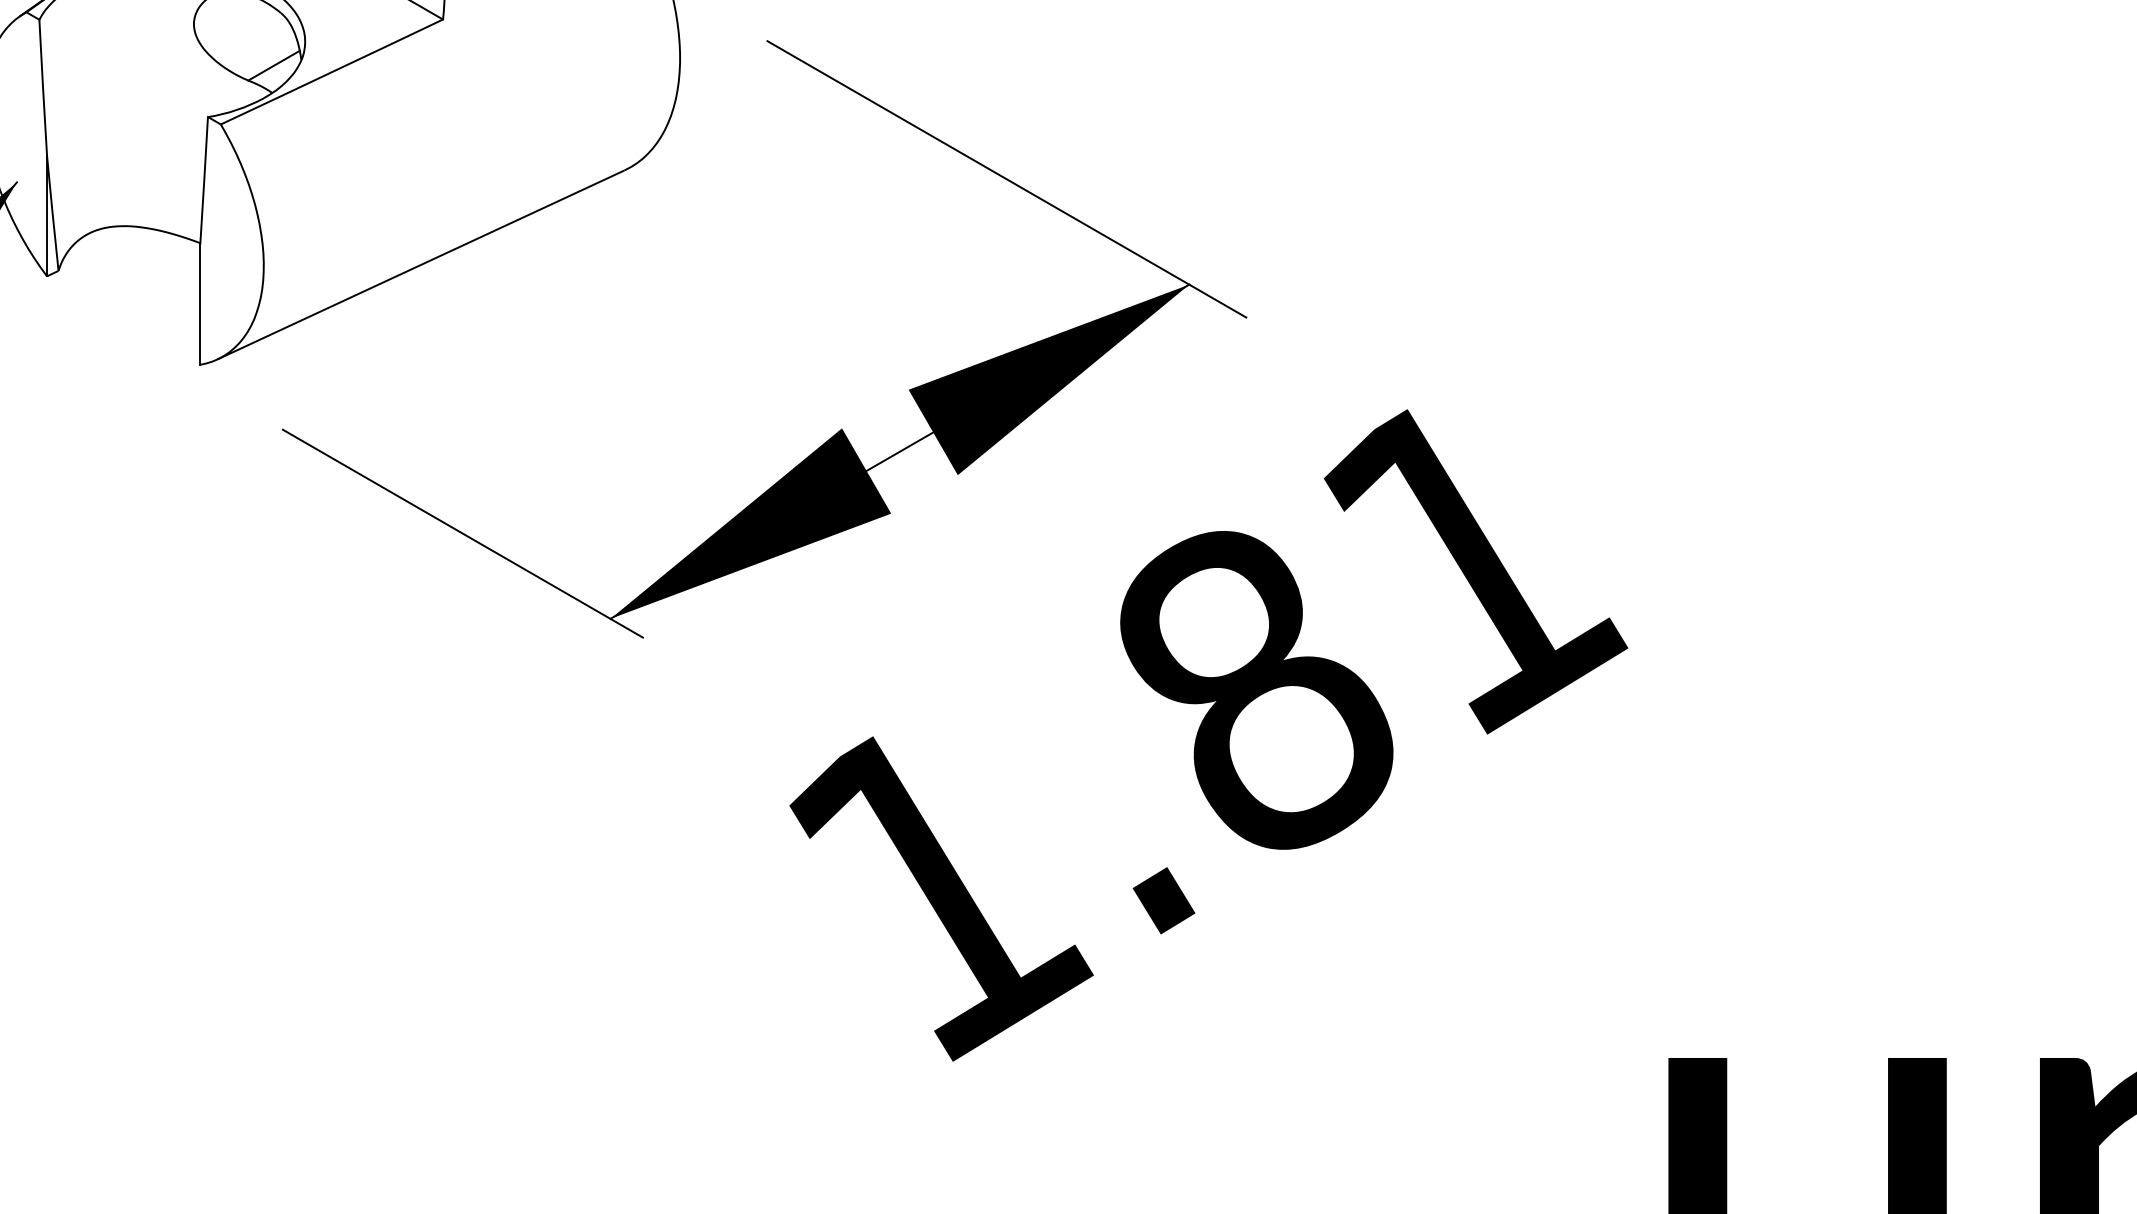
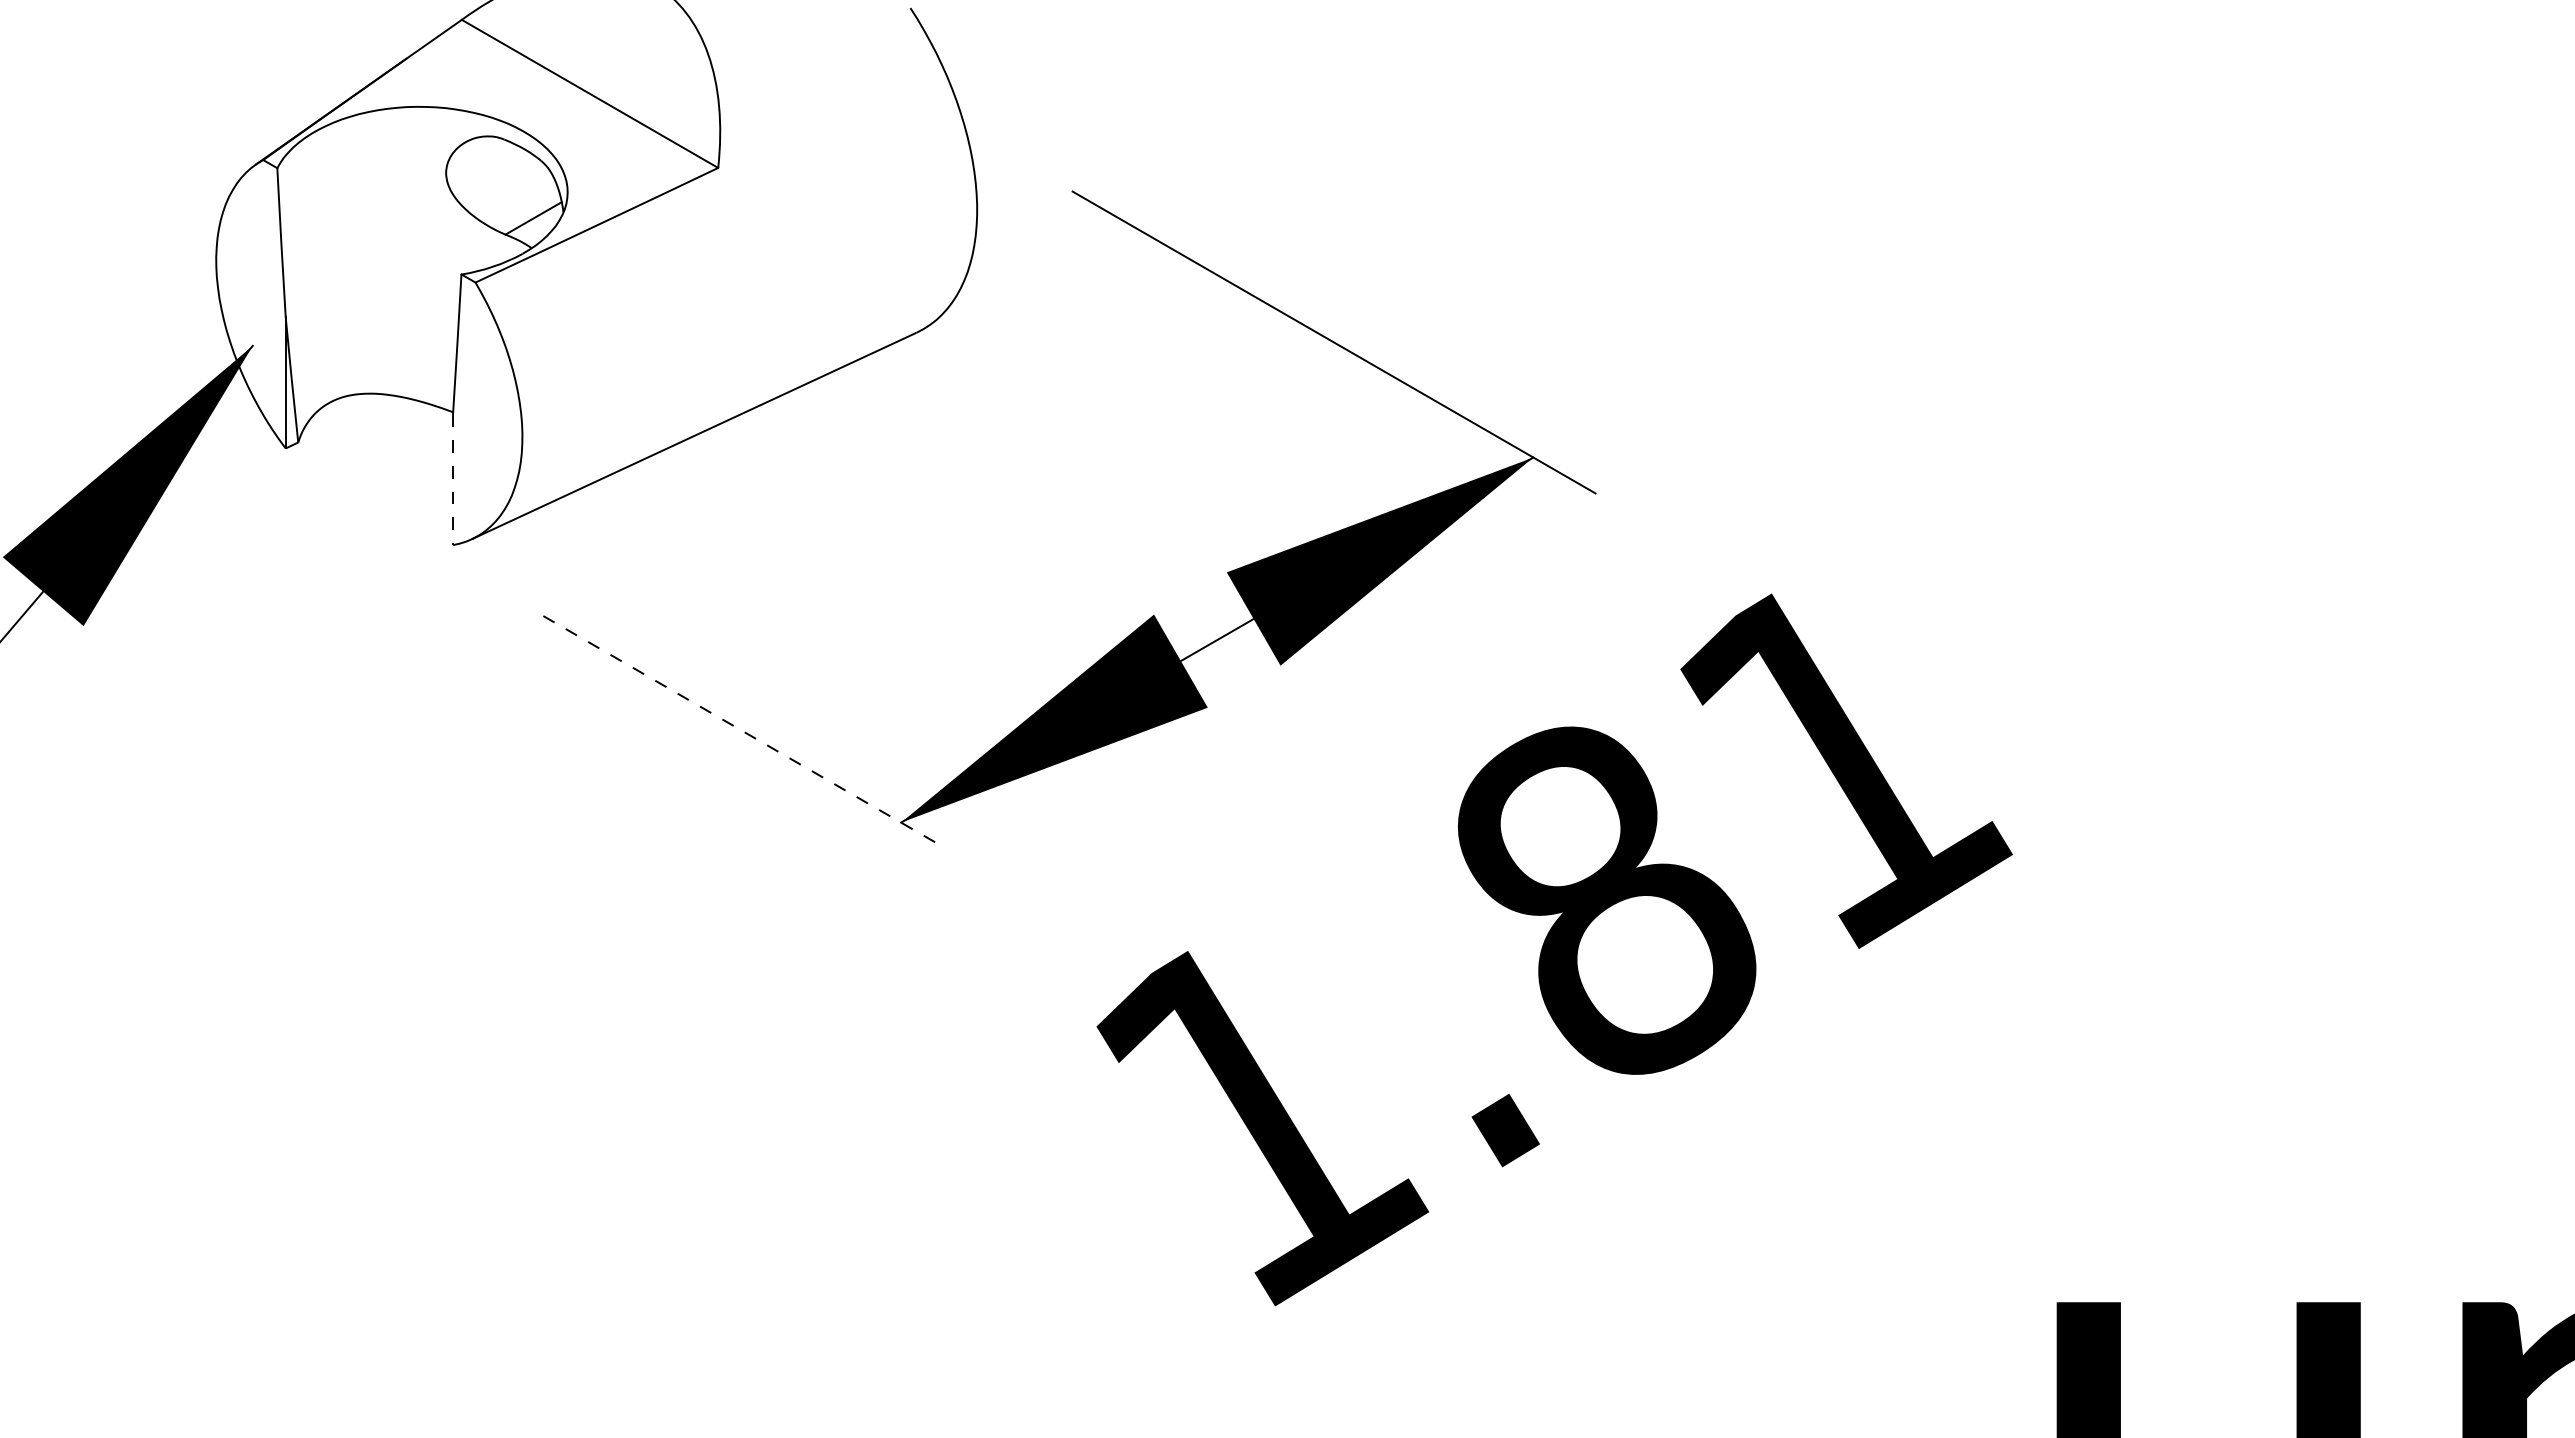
line: (200, 304) -> (453, 479), solid -> dashed
line: (463, 533) -> (740, 729), solid -> dashed

